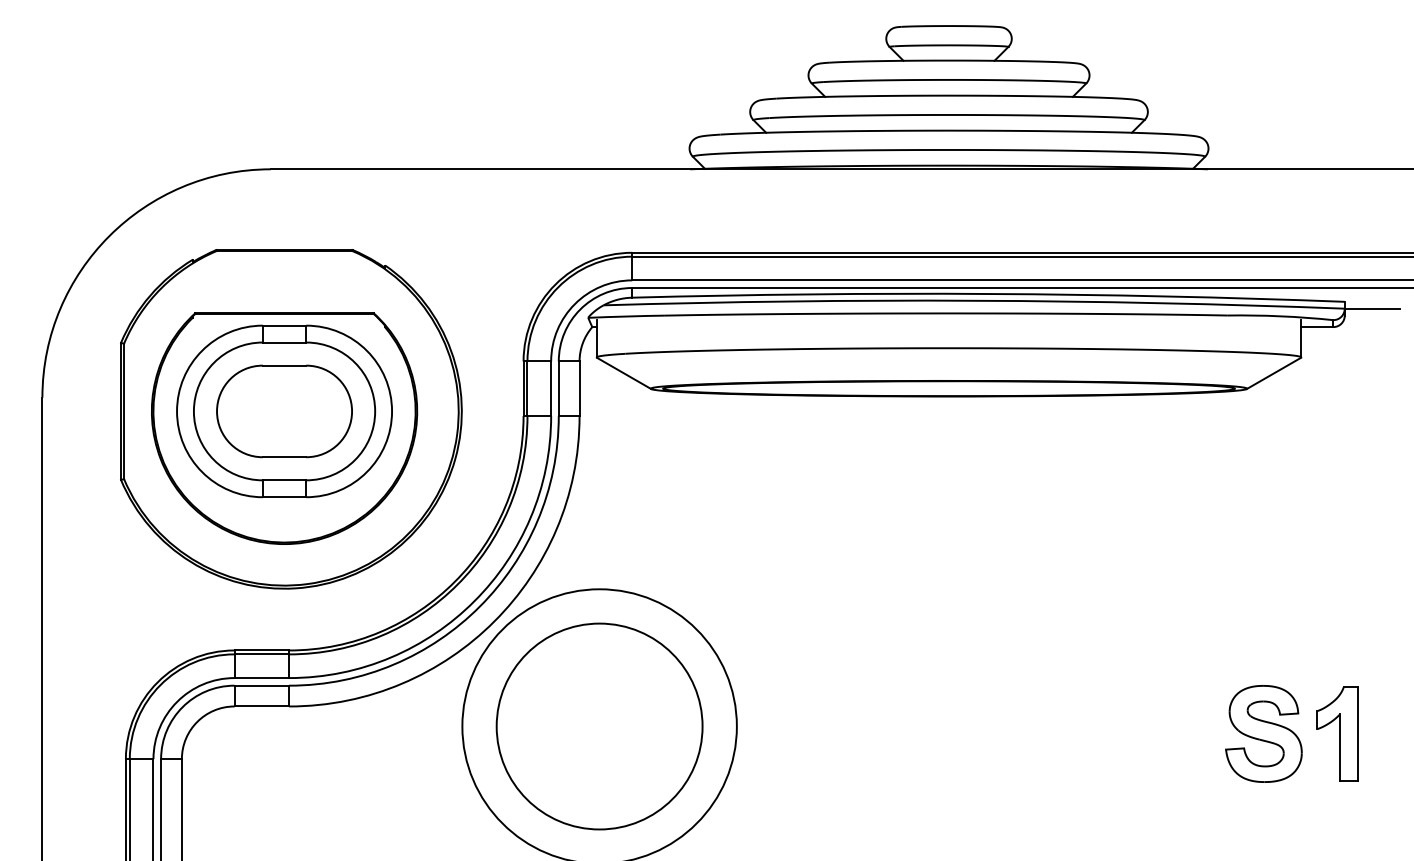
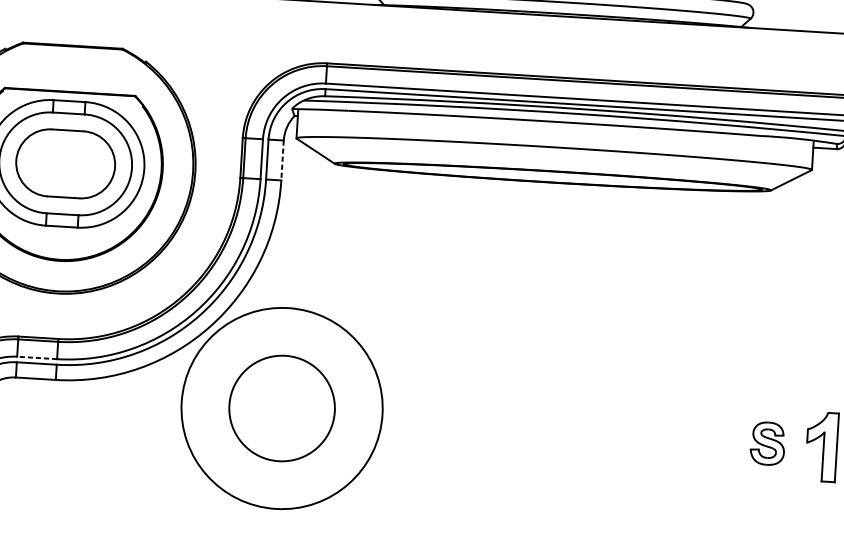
line: (579, 389) -> (282, 161), solid -> dashed
line: (261, 678) -> (36, 358), solid -> dashed
circle: (599, 726) -> (282, 408), size x0.7
part: (1263, 733) -> (767, 443), size x0.6

